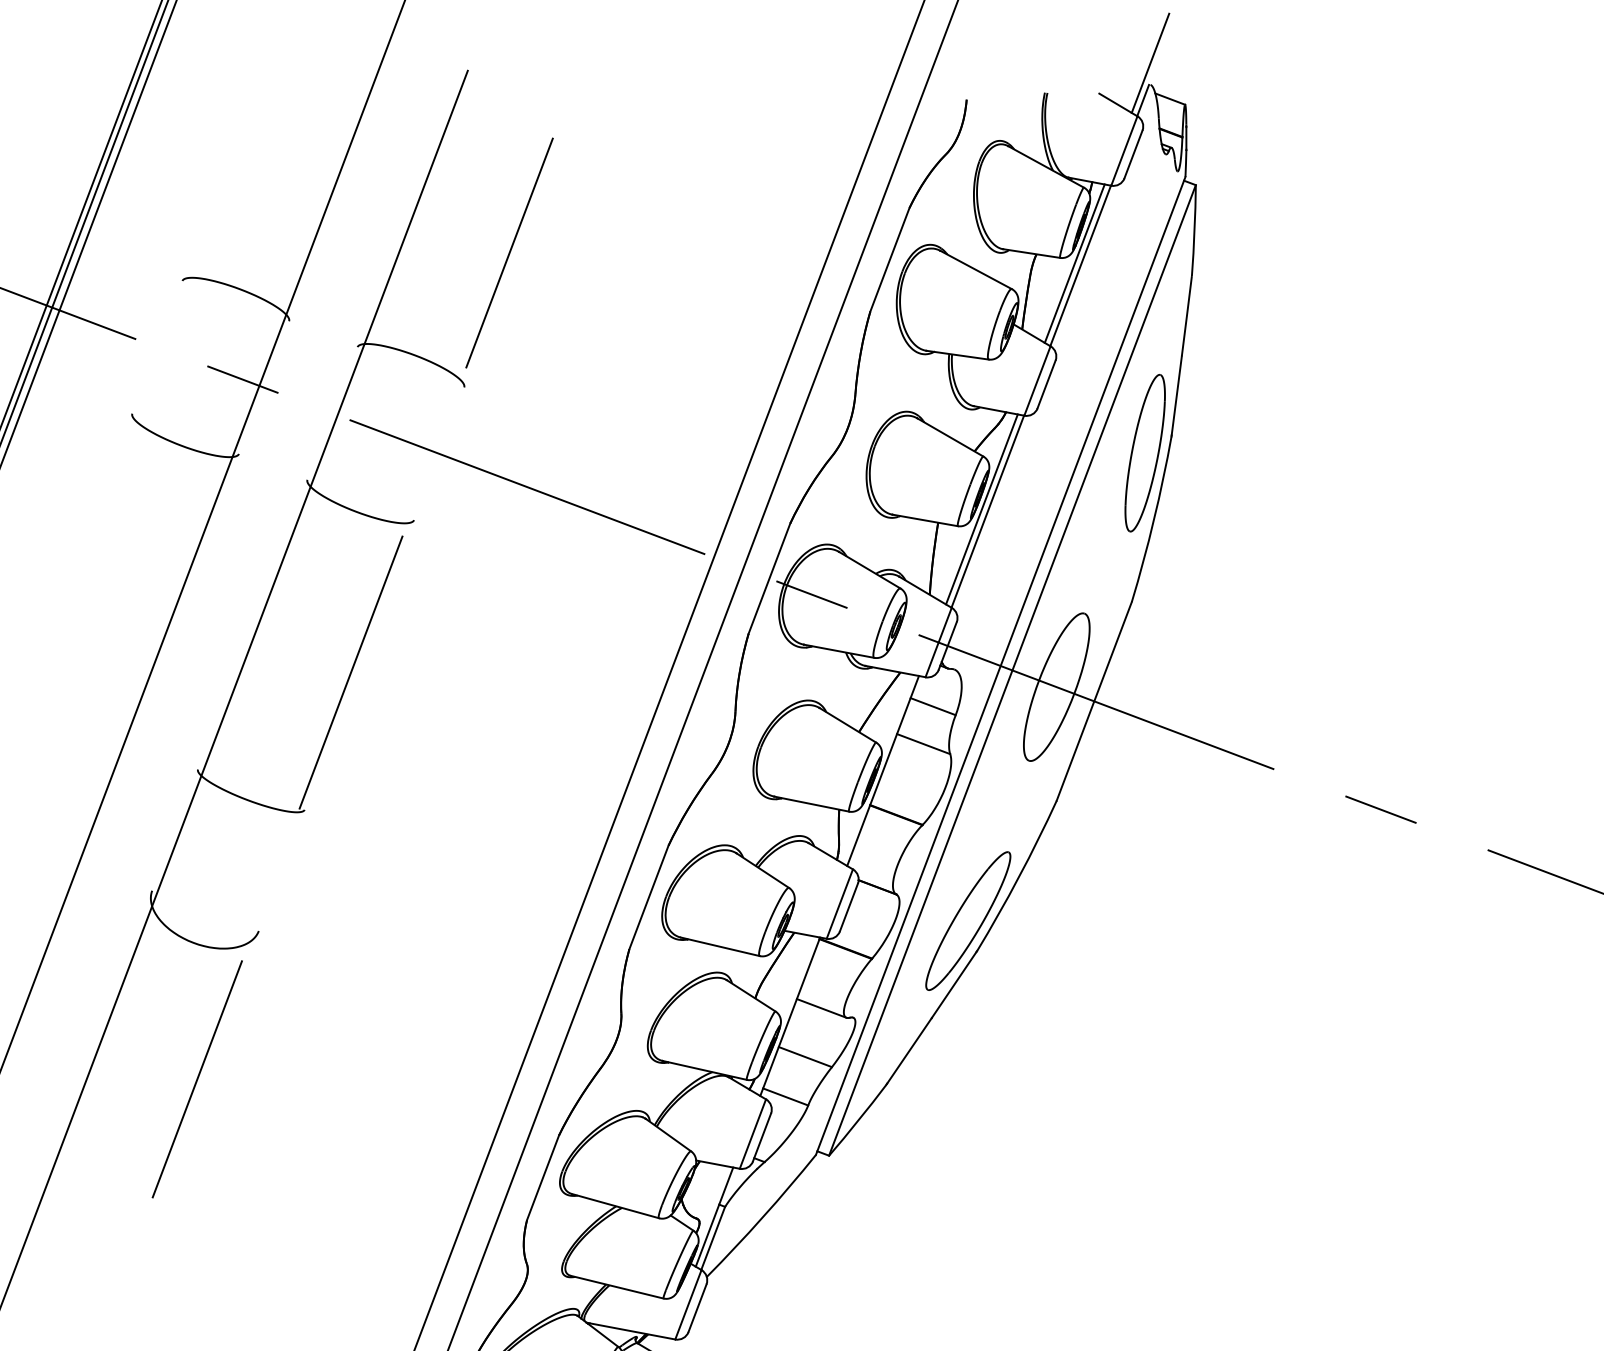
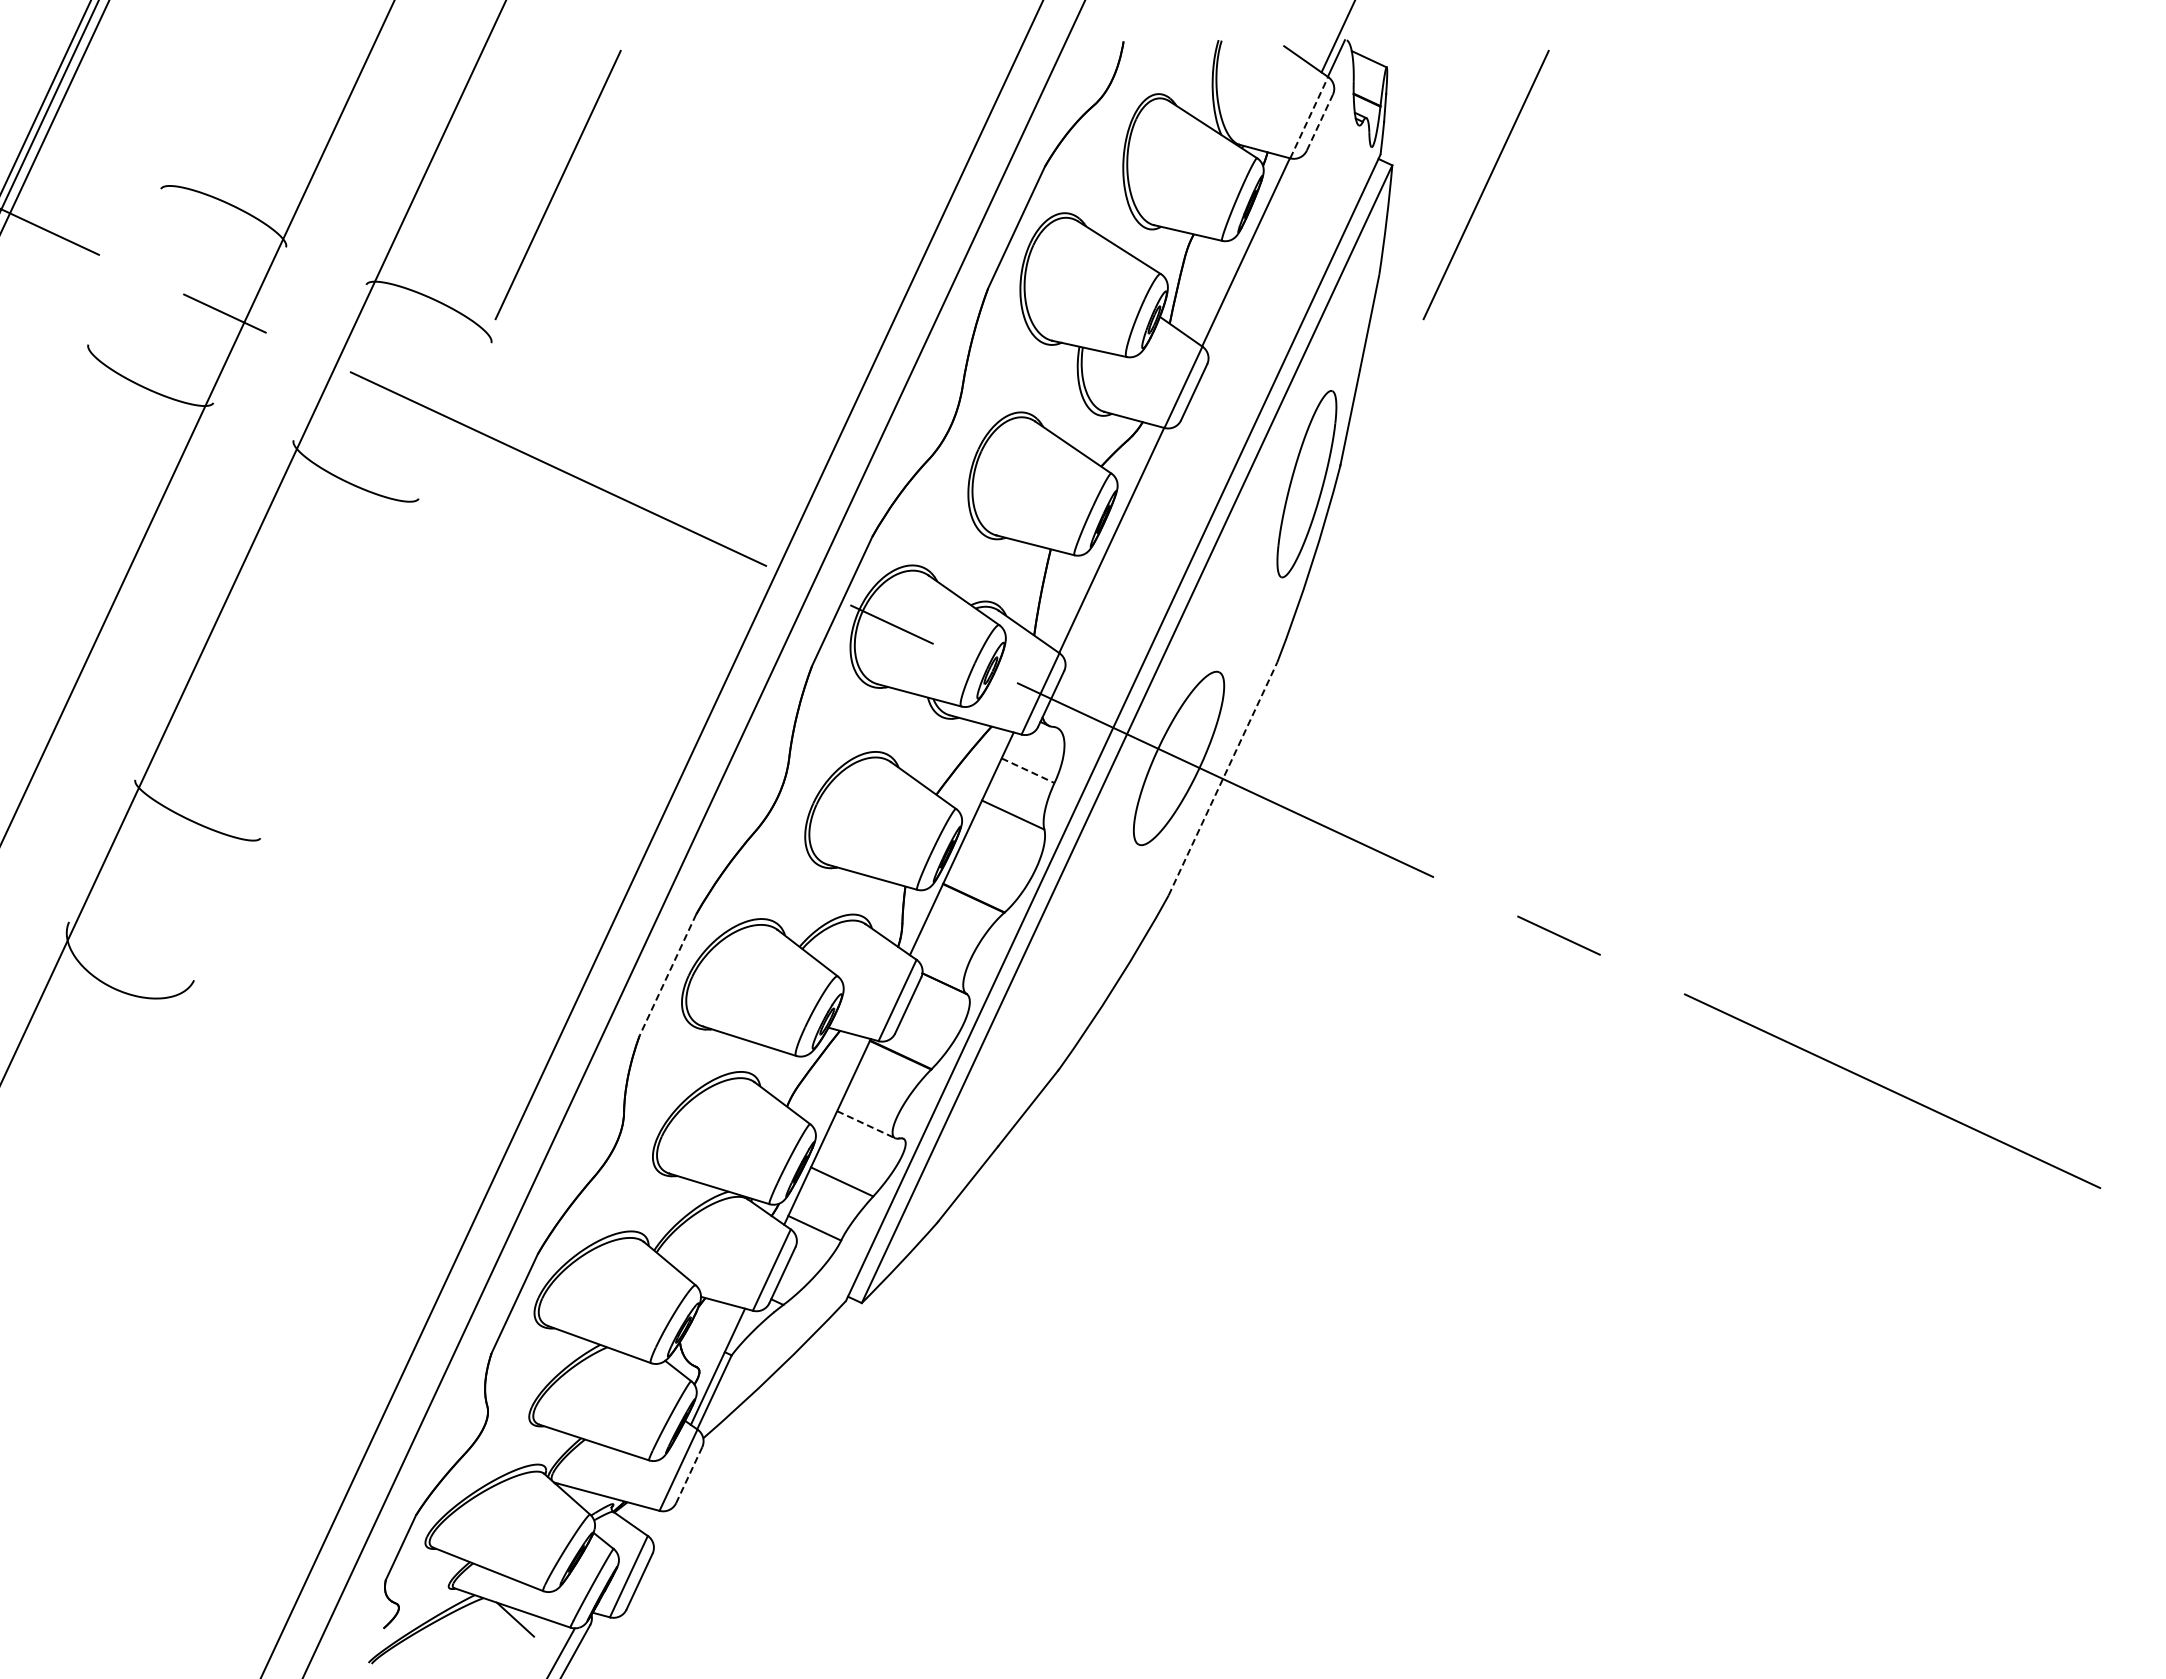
line: (1124, 150) -> (1309, 117), solid -> dashed
line: (1133, 154) -> (1319, 122), solid -> dashed
line: (1273, 195) -> (1485, 184), added
line: (1074, 264) -> (1238, 249), removed
line: (981, 508) -> (1104, 536), removed
line: (350, 672) -> (328, 676), removed
line: (1094, 700) -> (1223, 778), solid -> dashed
line: (933, 706) -> (1028, 770), solid -> dashed
line: (648, 897) -> (667, 975), solid -> dashed
part: (967, 921) -> (1050, 1032), removed
line: (821, 1008) -> (866, 1124), solid -> dashed
line: (197, 1079) -> (106, 1153), removed
line: (697, 1308) -> (689, 1475), solid -> dashed

